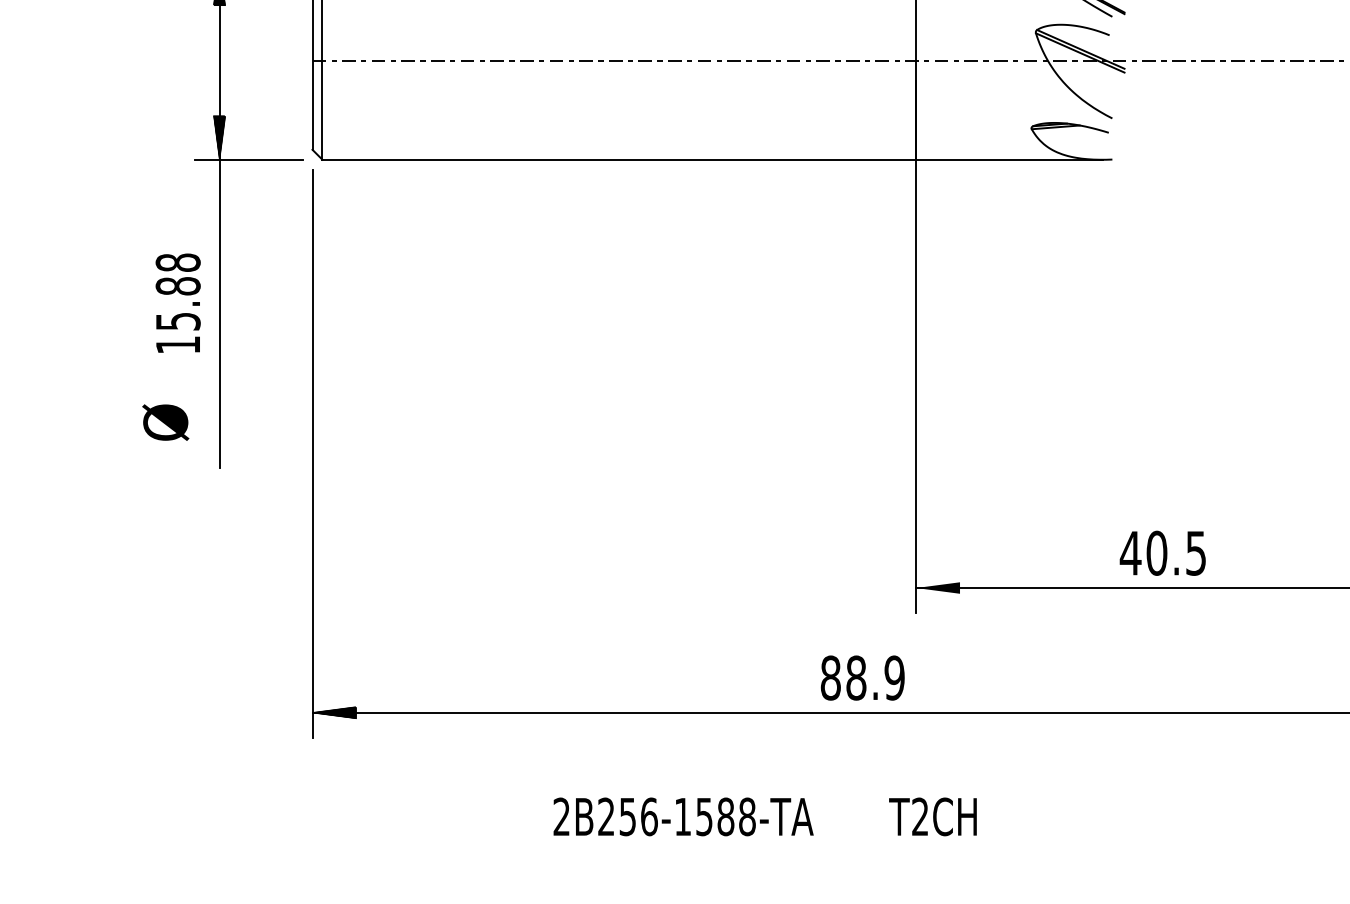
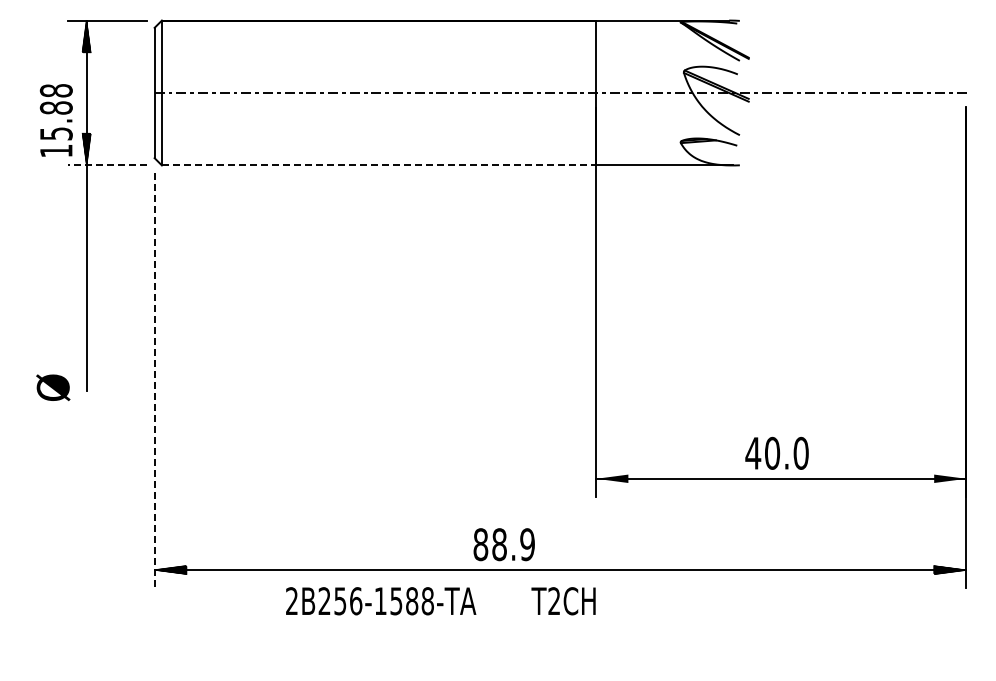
line: (248, 159) -> (107, 165), solid -> dashed
line: (619, 159) -> (379, 165), solid -> dashed
text: (176, 303) -> (55, 120), moved
text: (166, 422) -> (53, 387), moved
line: (312, 453) -> (154, 380), solid -> dashed
text: (1195, 552) -> (800, 452), 40.5 -> 40.0
text: (861, 677) -> (503, 544), moved
text: (764, 817) -> (440, 601), moved

